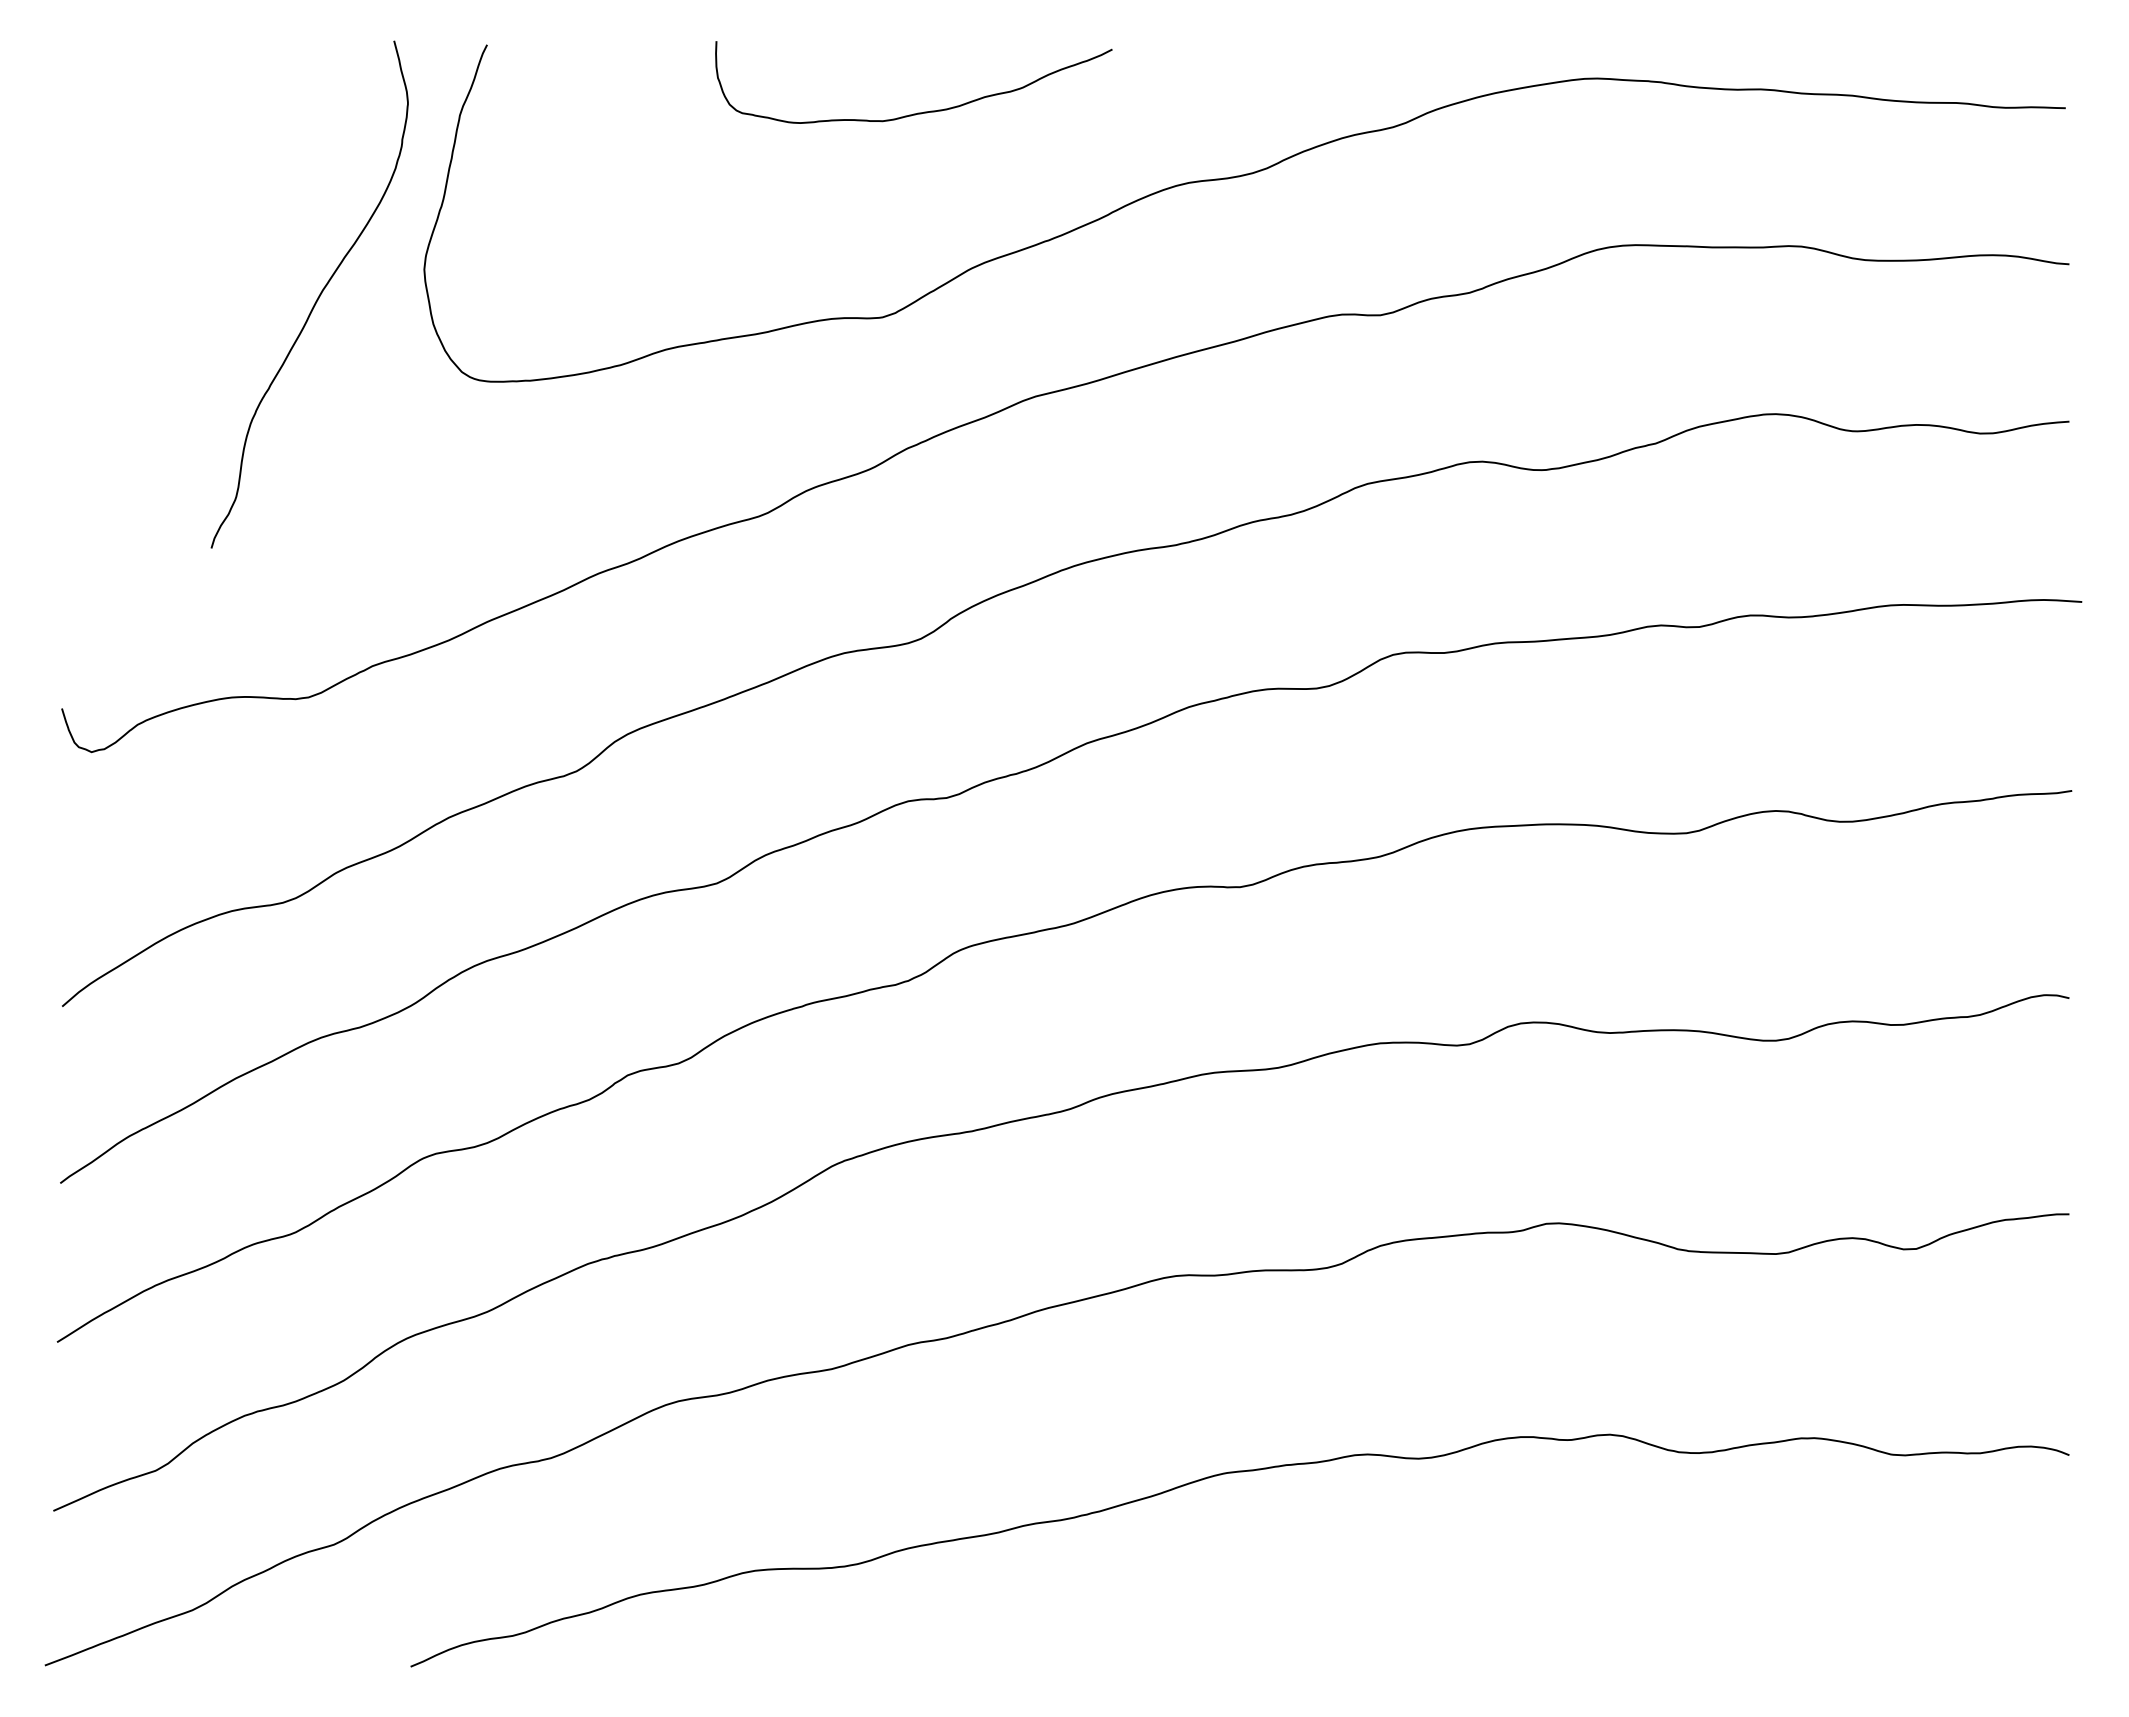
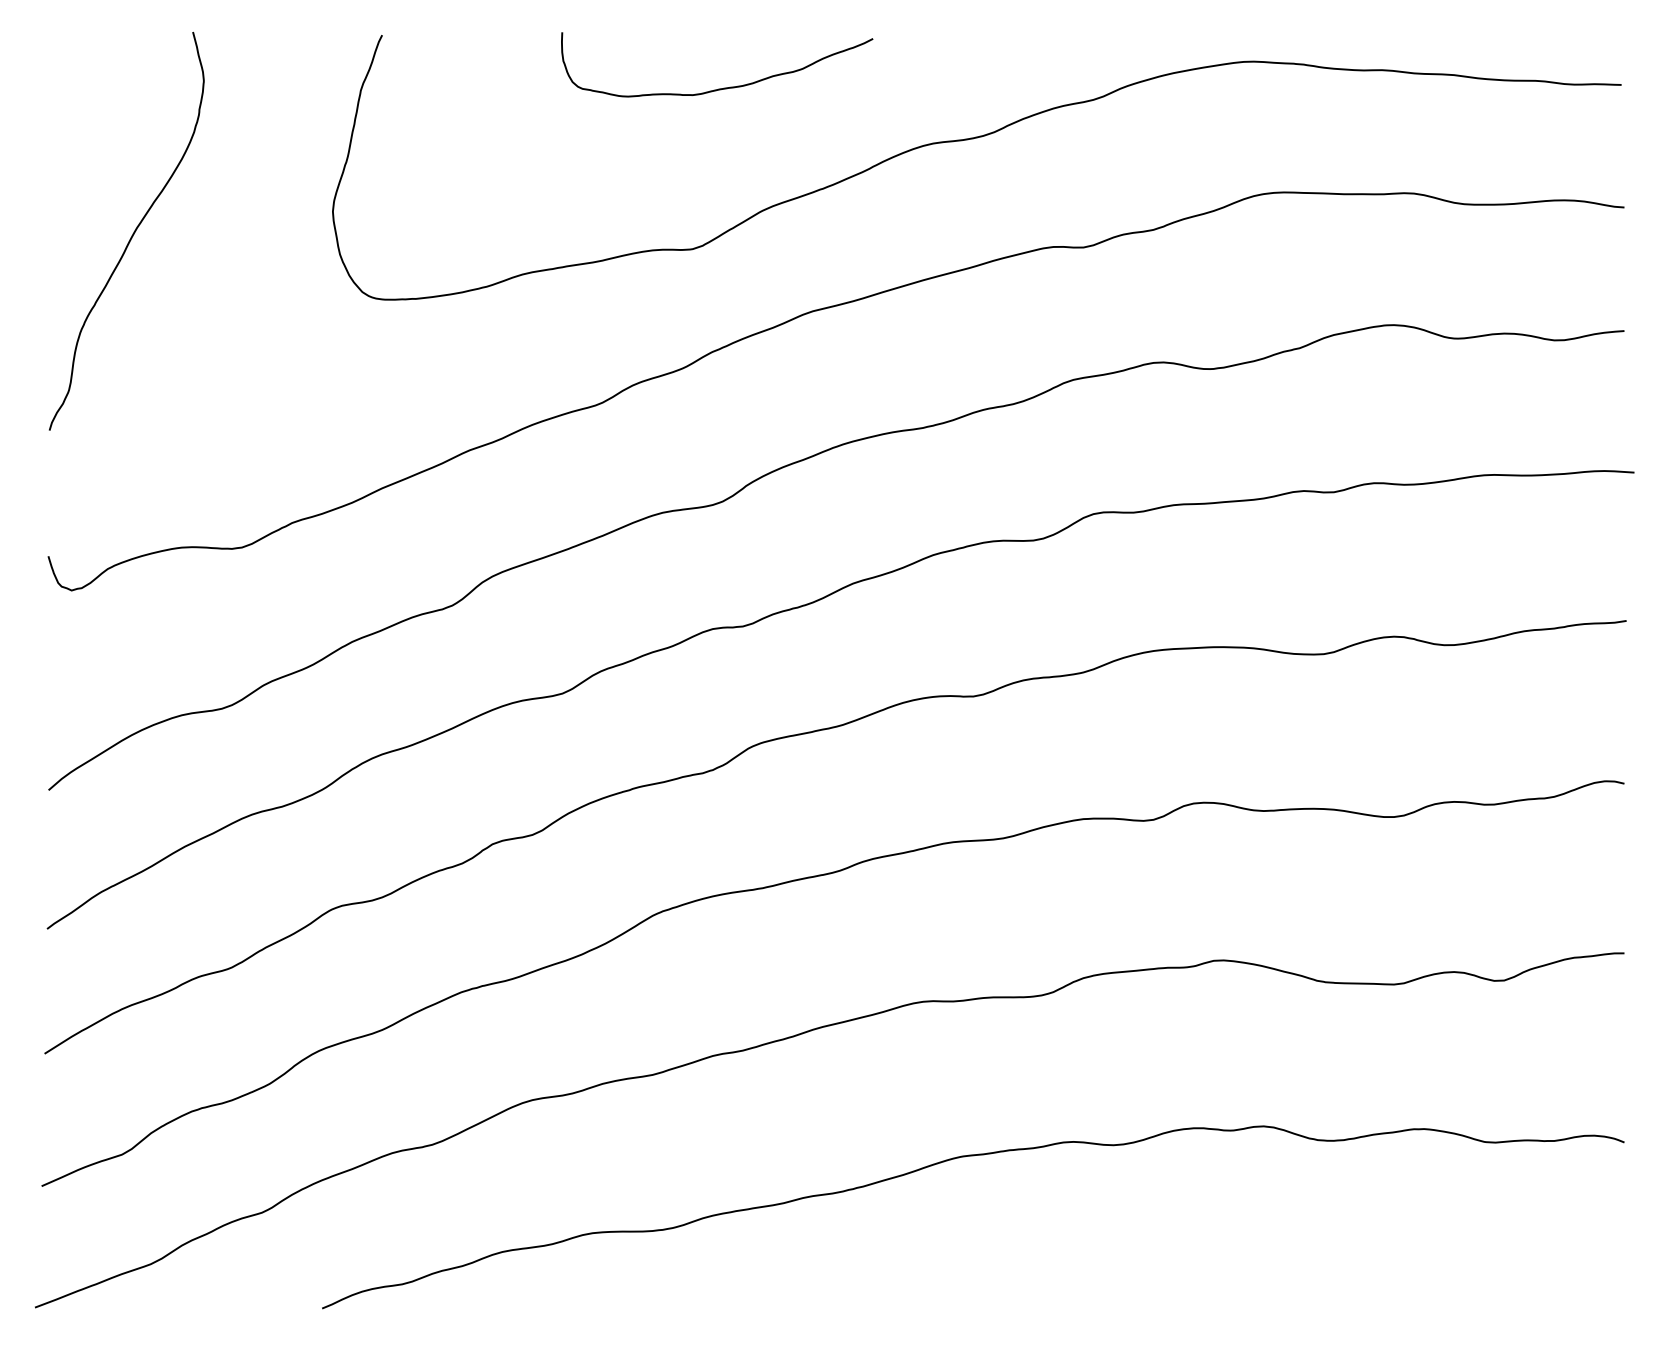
curve: (317, 297) -> (132, 233), moved

